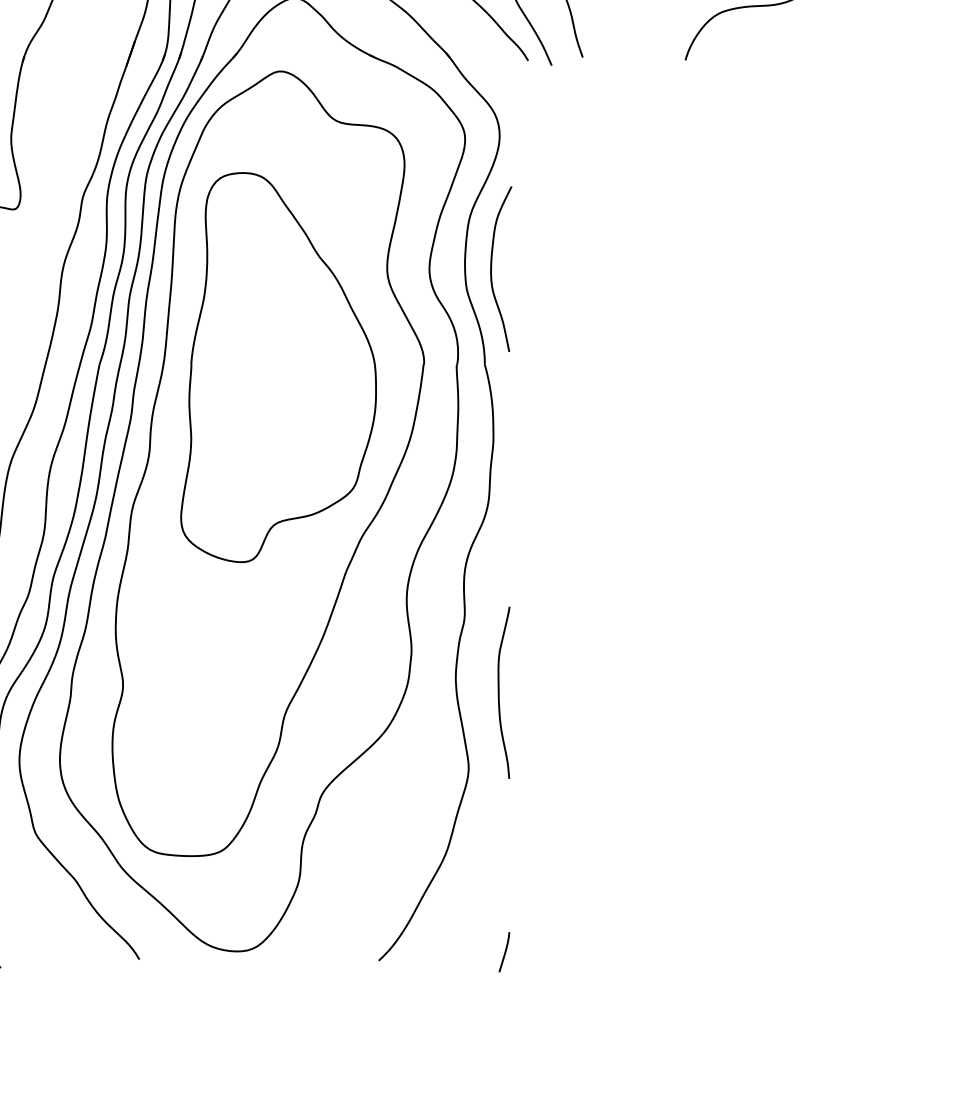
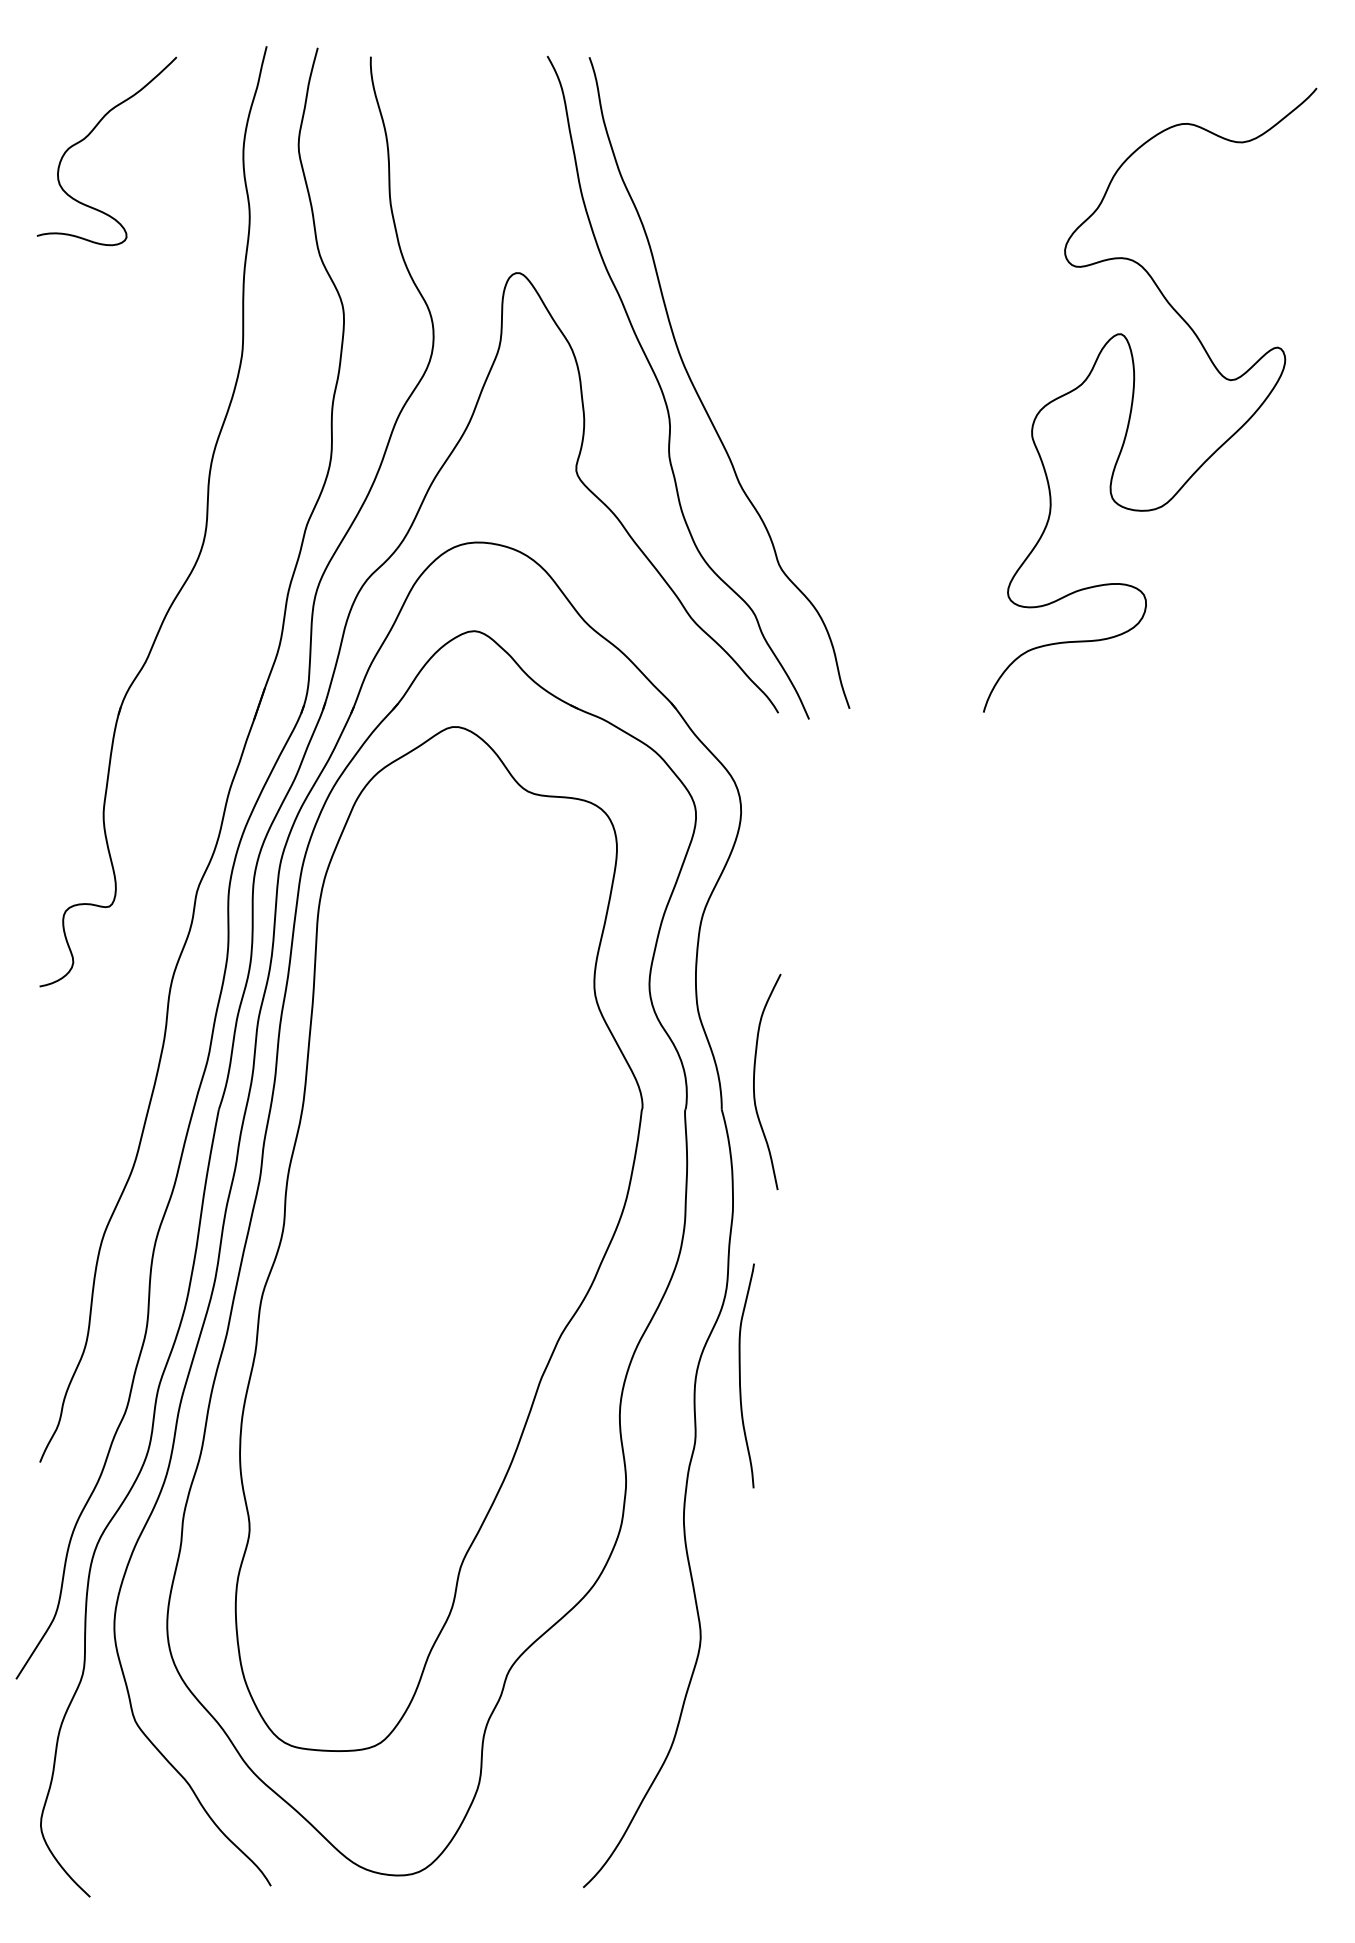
curve: (491, 268) -> (754, 1081), moved
part: (278, 367) -> (452, 1113), removed
curve: (499, 692) -> (740, 1375), moved
curve: (504, 952) -> (747, 1876), removed

